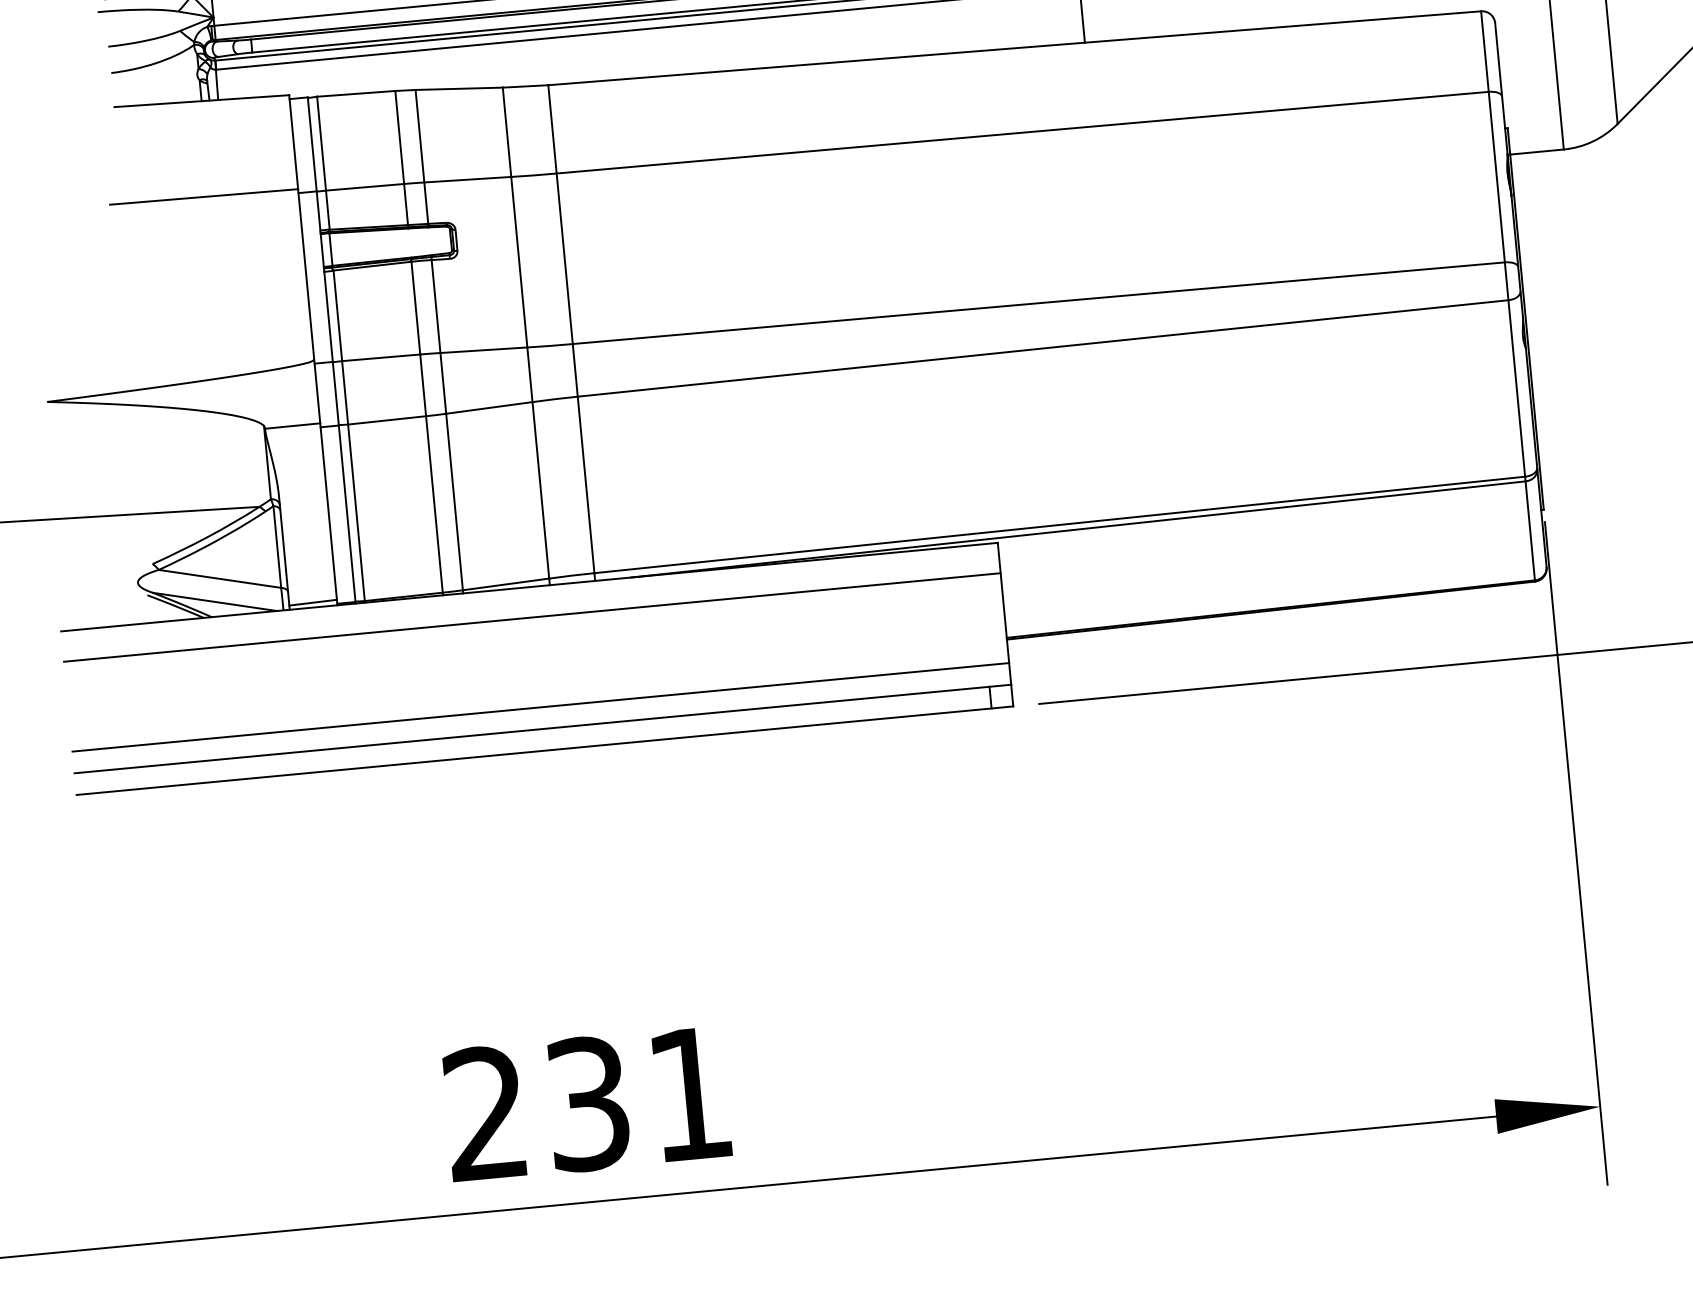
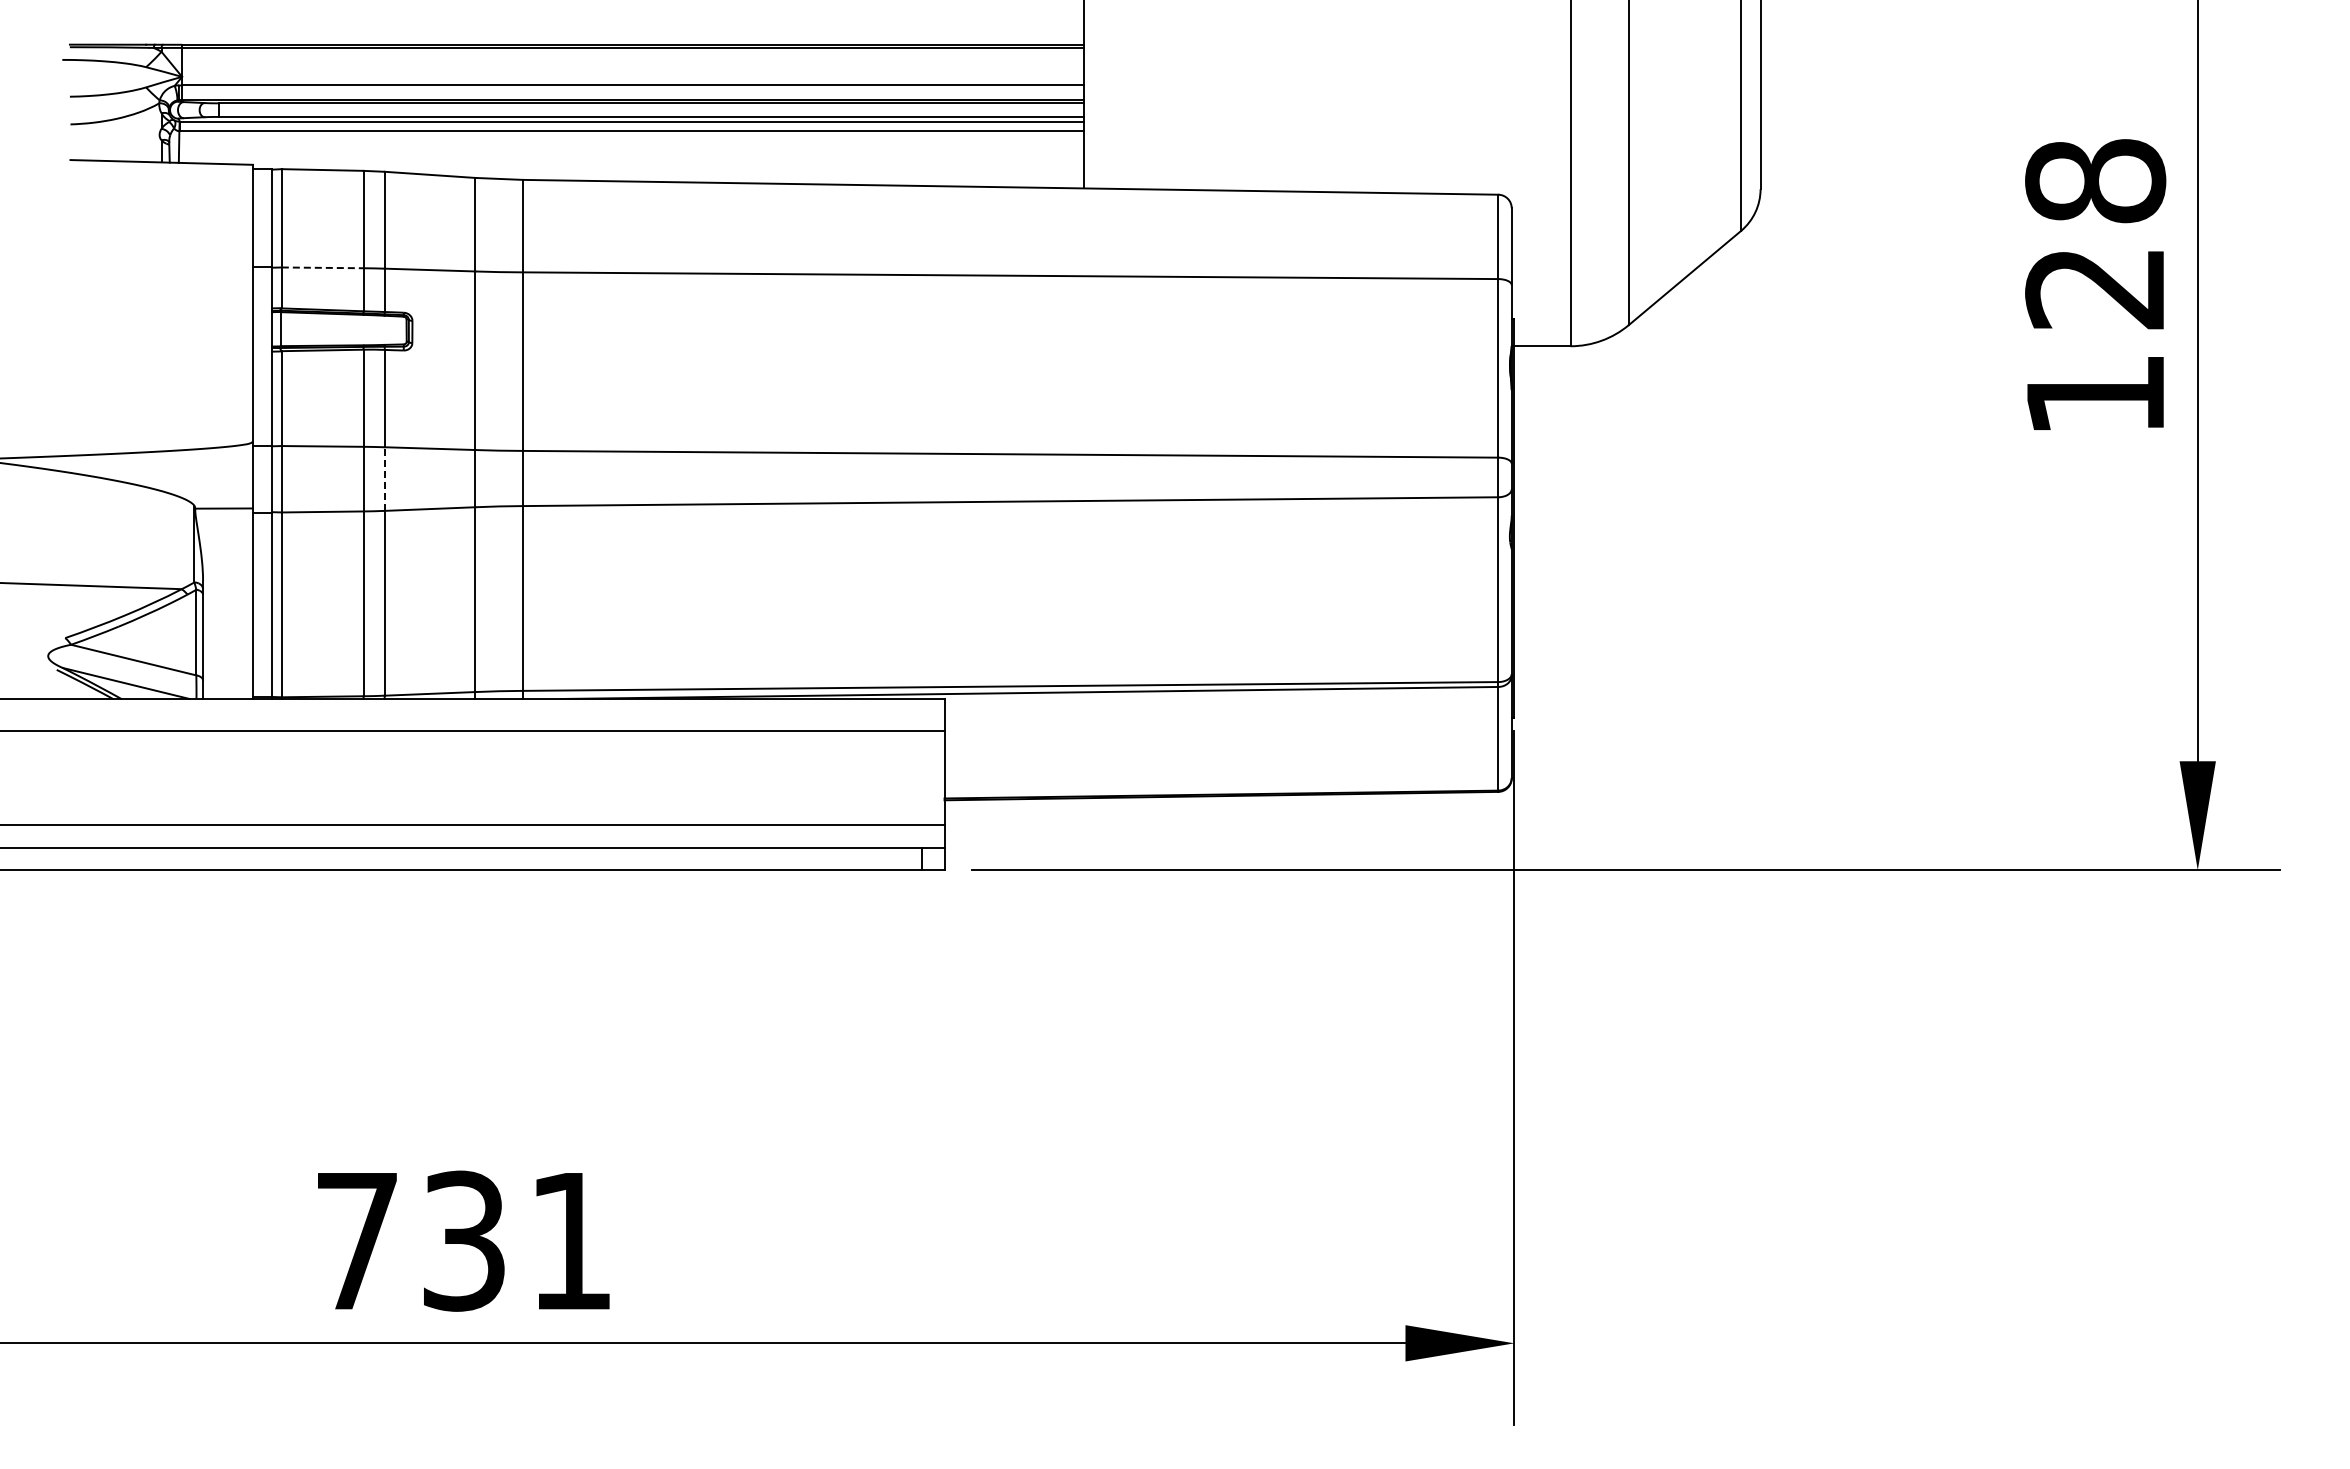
line: (364, 186) -> (322, 267), solid -> dashed
line: (203, 196) -> (154, 261), removed
line: (443, 383) -> (384, 479), solid -> dashed
line: (313, 602) -> (228, 693), removed
text: (485, 1112) -> (356, 1239), 231 -> 731

